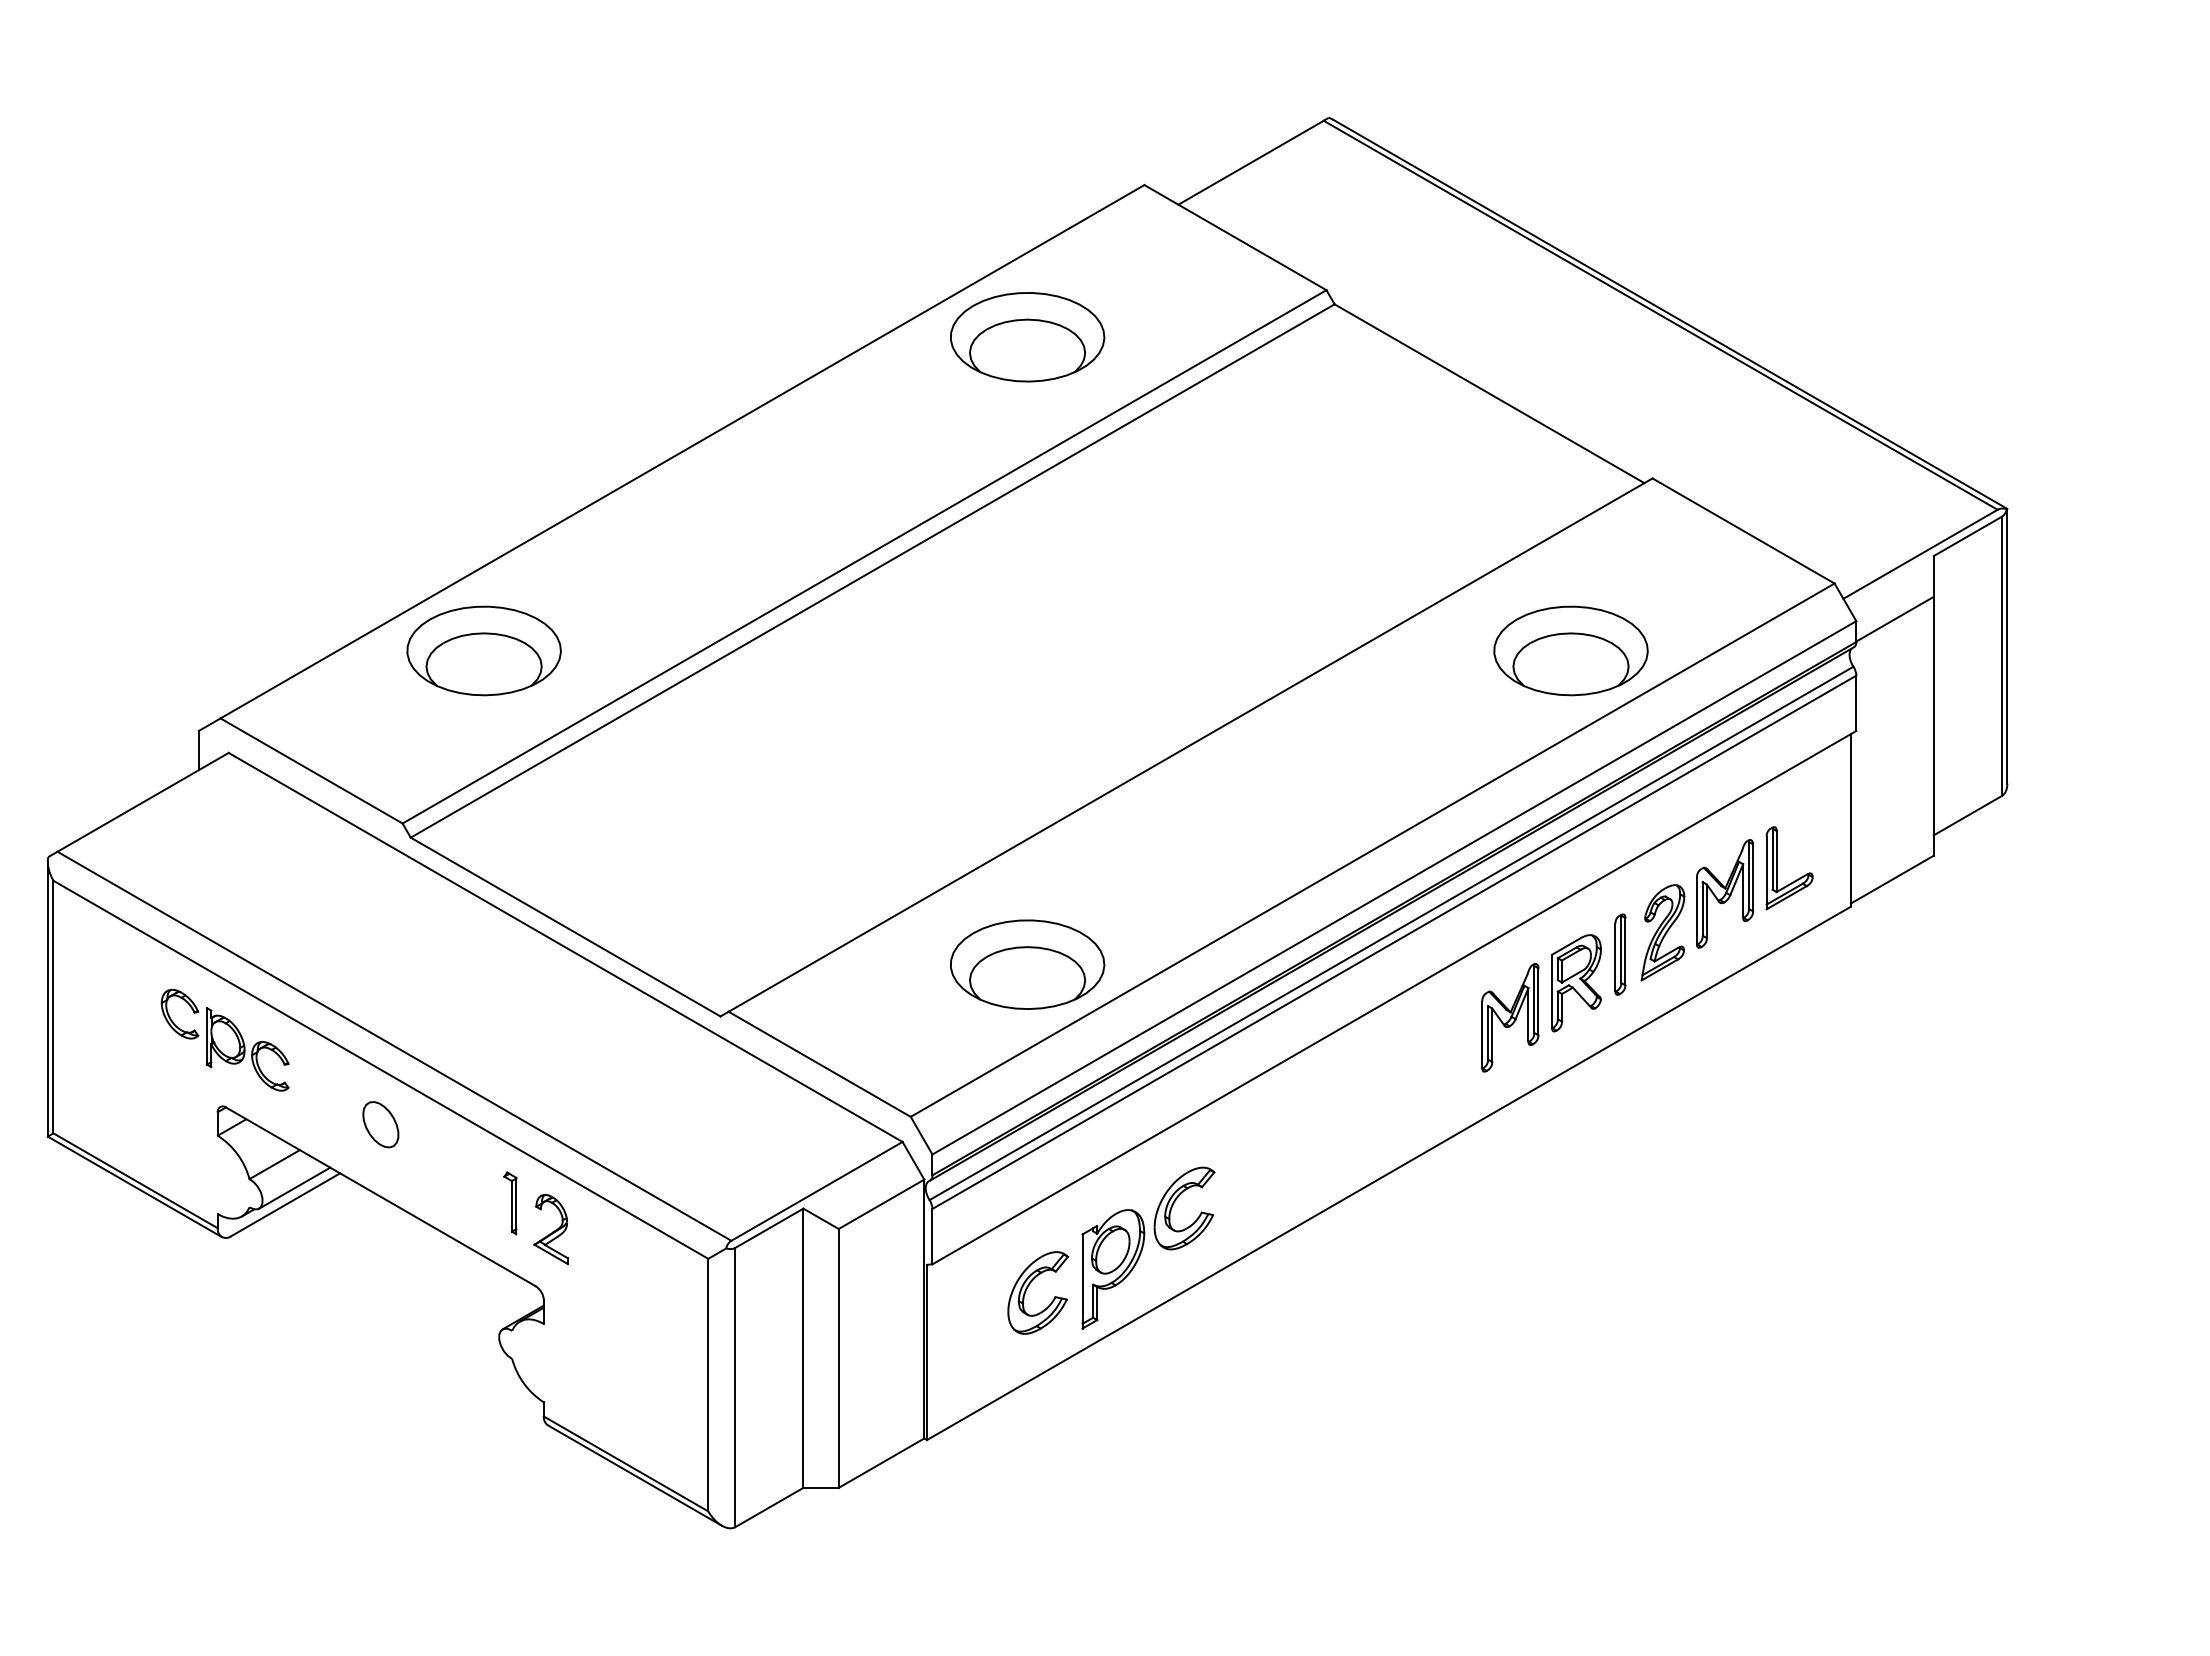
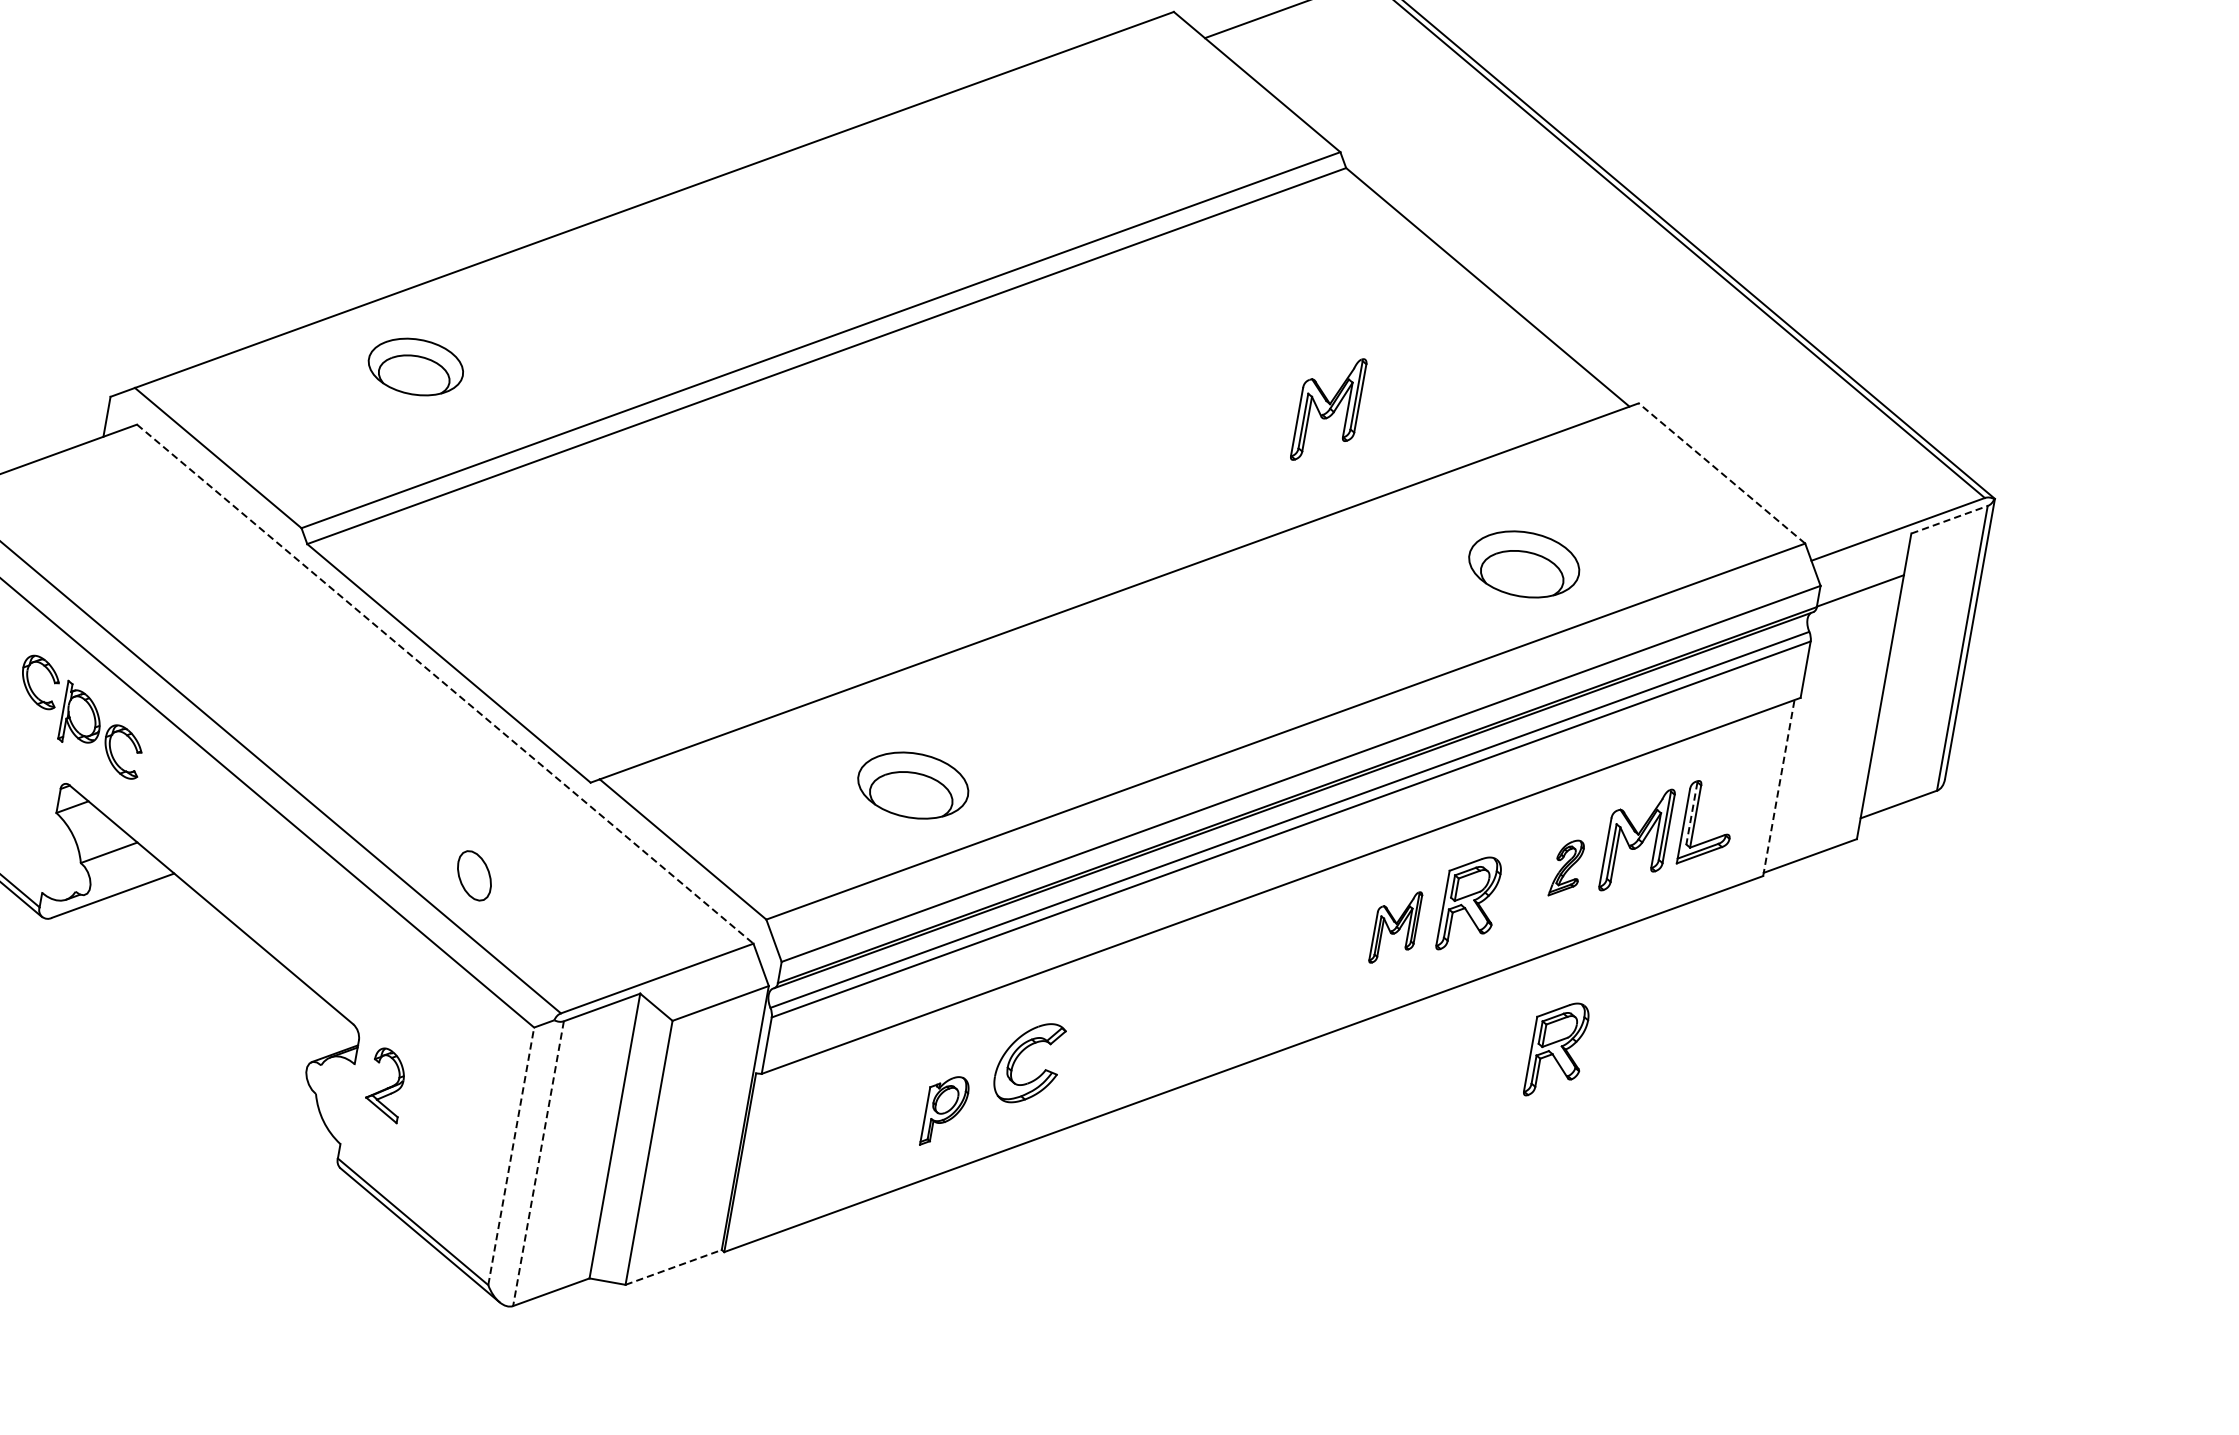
part: (1027, 337) -> (1026, 146), removed
line: (1743, 530) -> (1721, 472), solid -> dashed
part: (1359, 536) -> (1329, 409), added
line: (1968, 536) -> (1950, 519), solid -> dashed
part: (483, 650) -> (415, 366), size x0.6
part: (1570, 650) -> (1523, 563), size x0.7
line: (1850, 819) -> (1778, 787), solid -> dashed
line: (1772, 859) -> (1691, 813), solid -> dashed
part: (1662, 932) -> (1566, 868), size x0.6
line: (566, 947) -> (446, 684), solid -> dashed
part: (1620, 954) -> (1519, 882), removed
part: (1027, 964) -> (913, 785), size x0.7
part: (1510, 1017) -> (1395, 927), size x0.7
part: (1684, 1107) -> (1557, 1050), added
part: (380, 1124) -> (474, 875), moved
line: (294, 1187) -> (125, 879), removed
part: (510, 1203) -> (342, 935), removed
part: (550, 1229) -> (385, 1084), moved
part: (1113, 1269) -> (945, 1112), size x0.6
part: (1028, 1287) -> (855, 1114), removed
line: (708, 1384) -> (511, 1155), solid -> dashed
line: (735, 1387) -> (538, 1163), solid -> dashed
line: (881, 1462) -> (673, 1266), solid -> dashed

